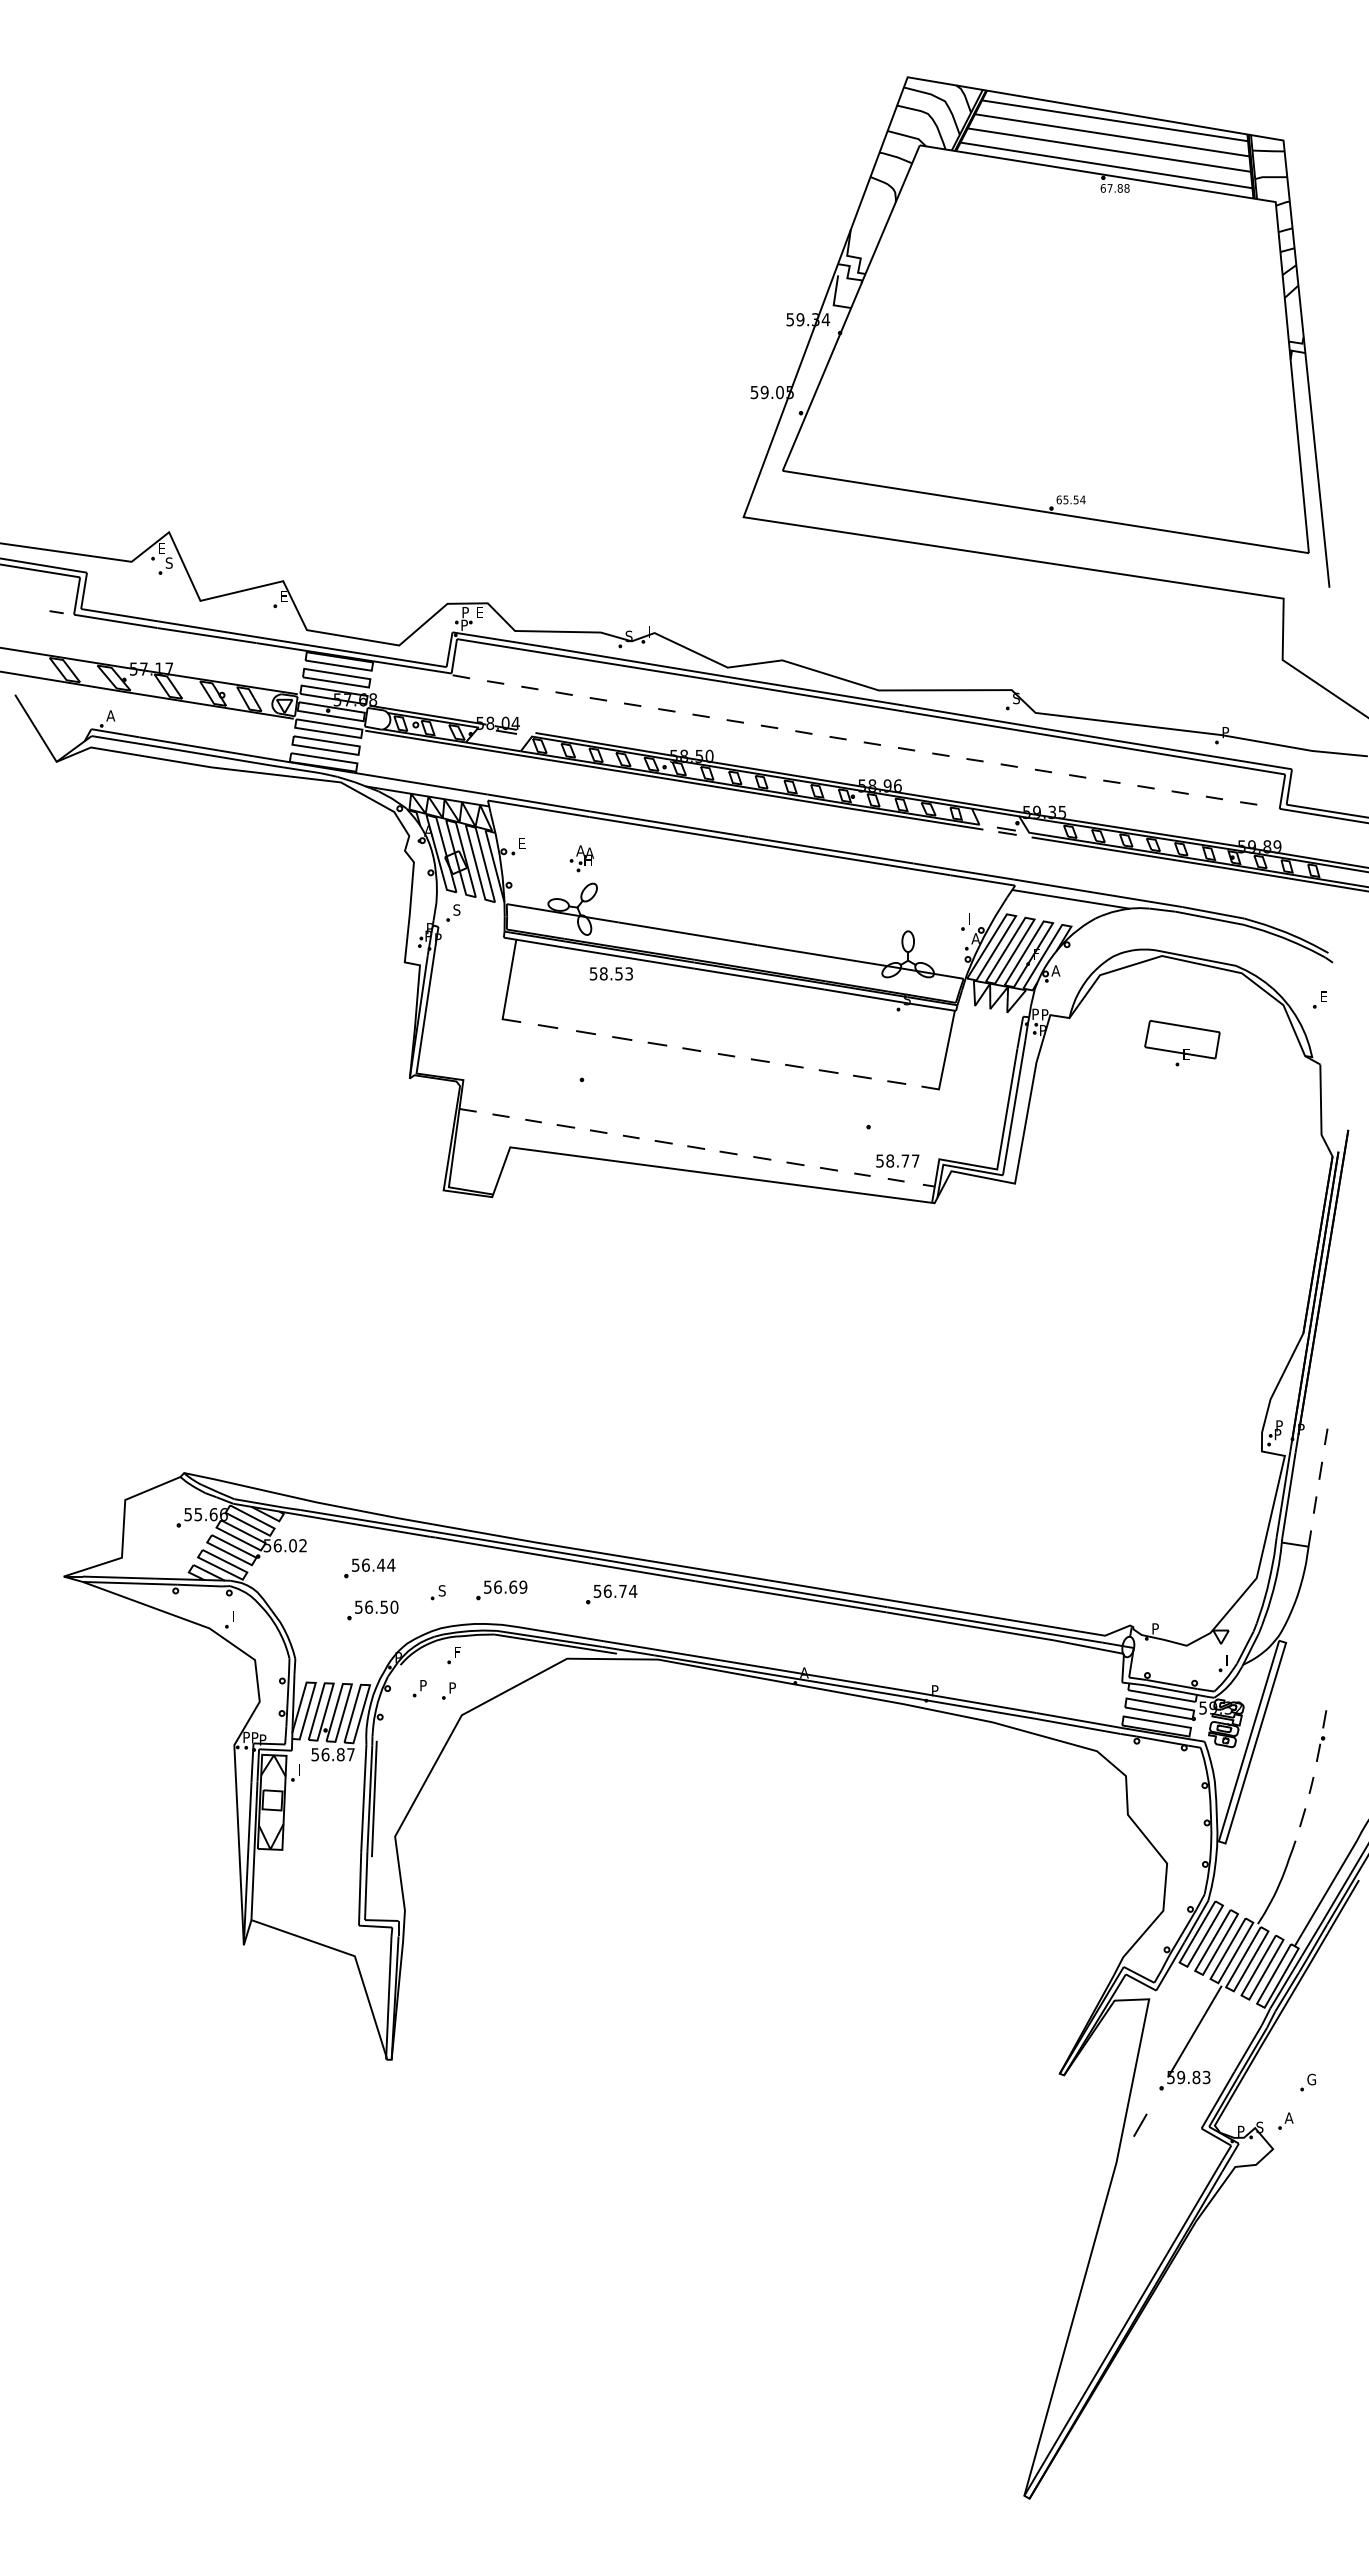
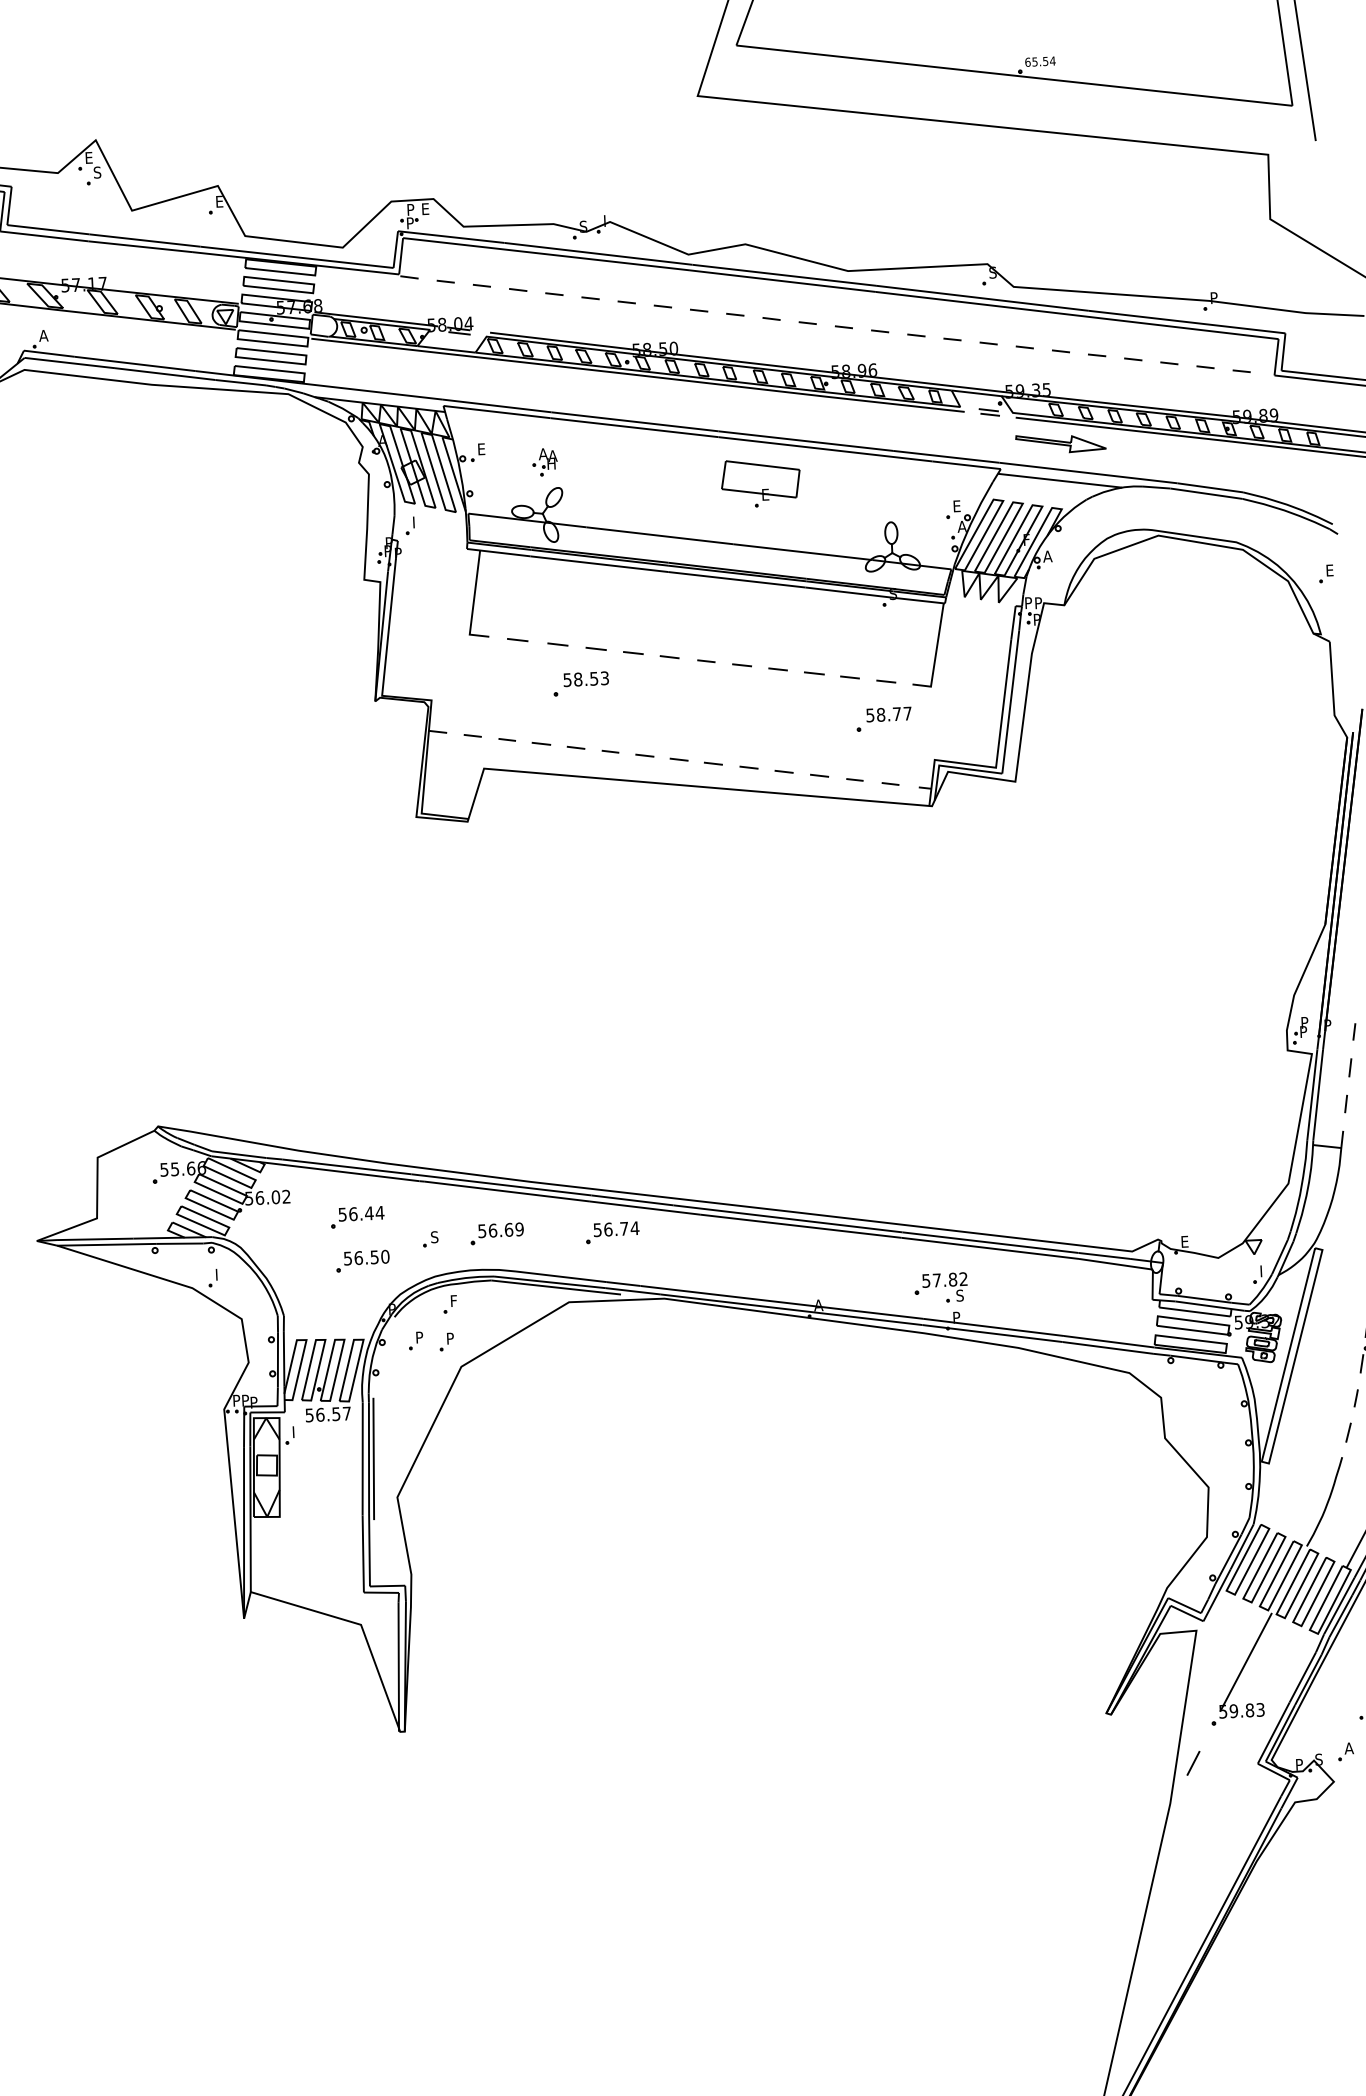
part: (1073, 863) -> (1060, 442), added
text: (456, 909) -> (415, 521), S -> I
text: (972, 918) -> (957, 505), I -> E
text: (610, 973) -> (585, 678), moved
part: (1182, 1043) -> (761, 483), moved
text: (897, 1160) -> (888, 713), moved
text: (1155, 1628) -> (1184, 1241), P -> E
part: (921, 1661) -> (940, 1287), added
text: (340, 1754) -> (336, 1413), 56.87 -> 56.57

